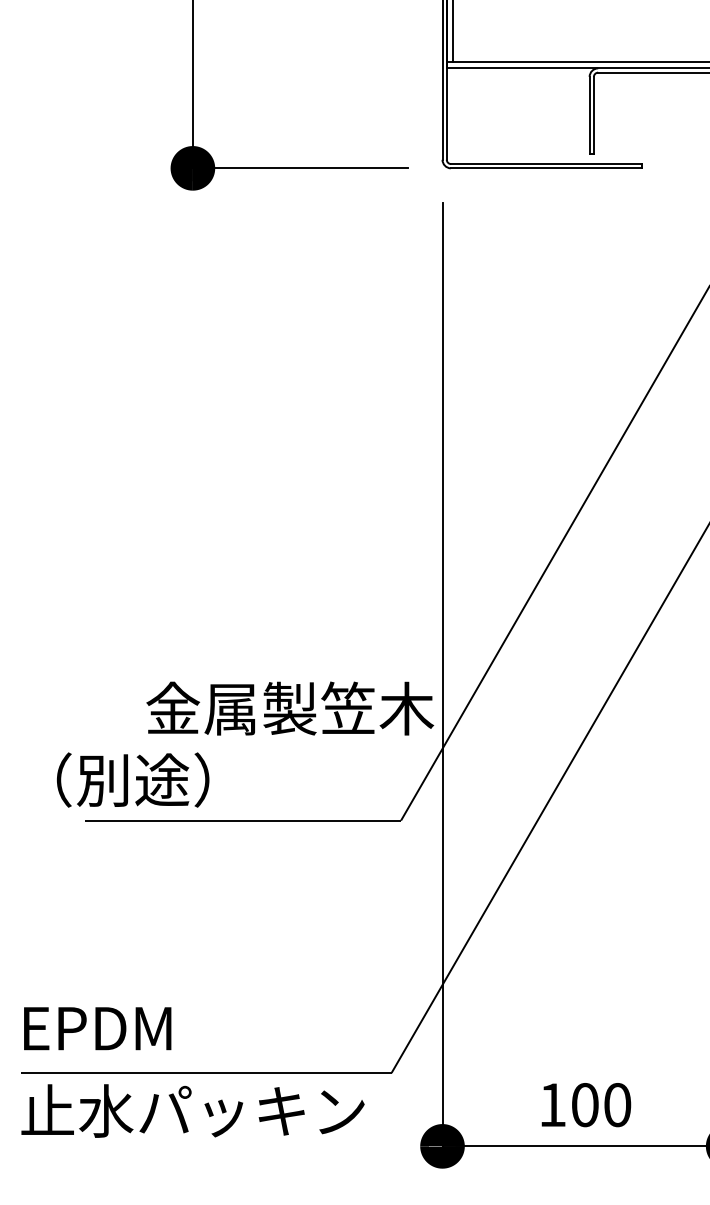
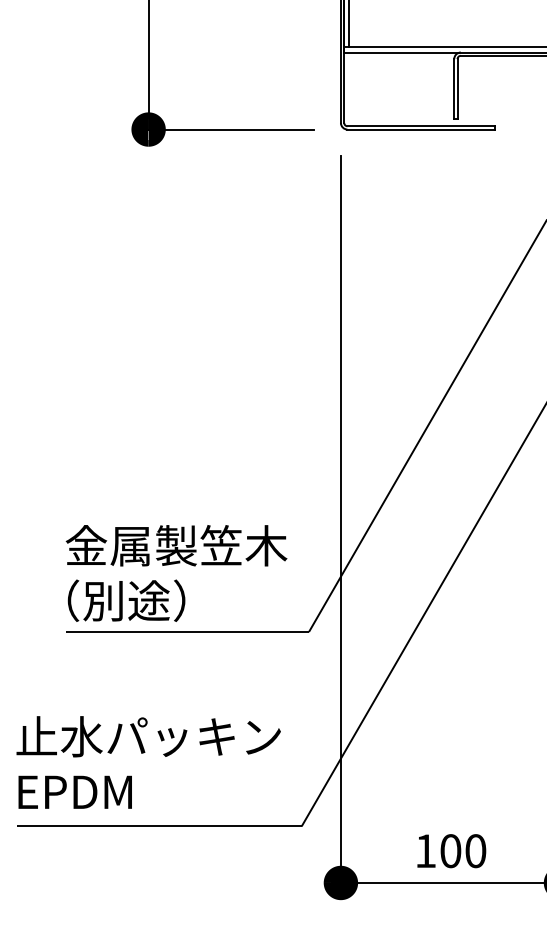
text: (290, 708) -> (176, 545), moved
text: (133, 779) -> (126, 600), moved
text: (192, 1110) -> (148, 736), moved

